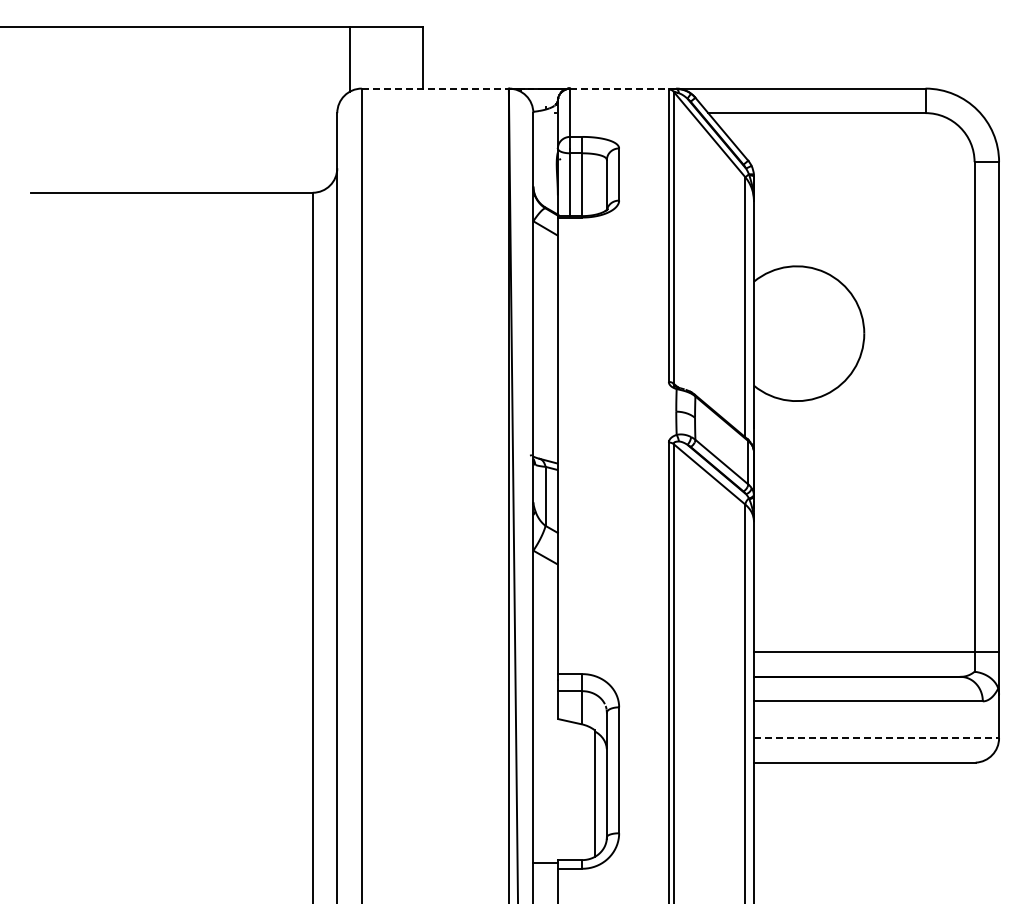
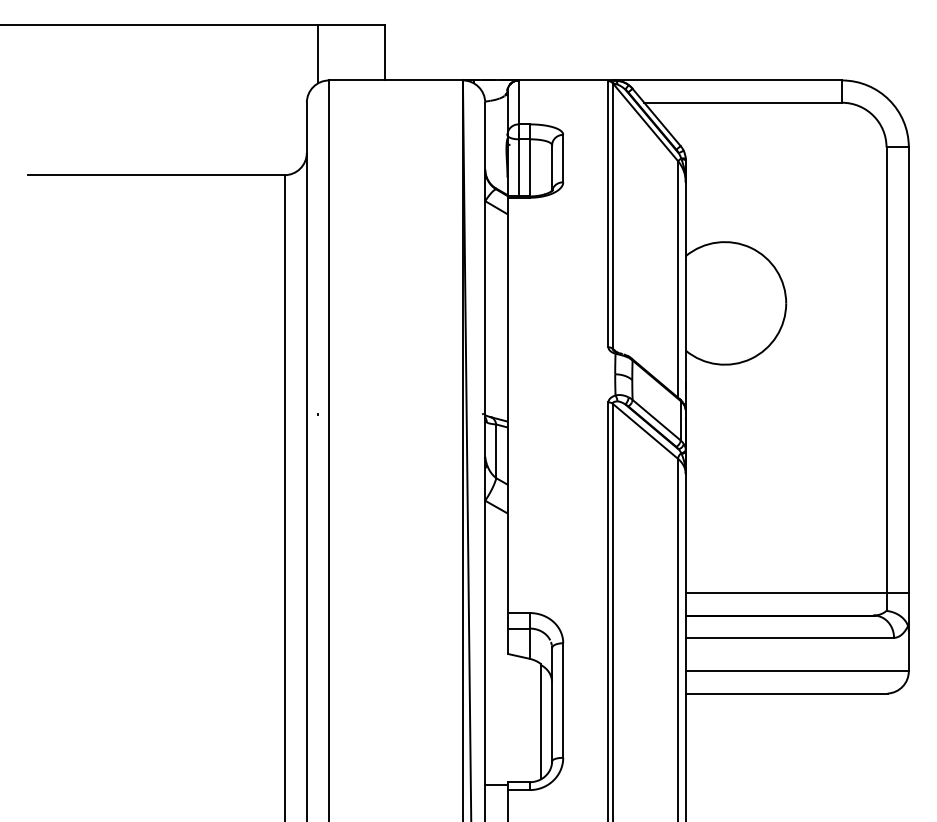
line: (435, 88) -> (396, 80), dashed -> solid
line: (623, 88) -> (567, 80), dashed -> solid
line: (876, 738) -> (797, 671), dashed -> solid

